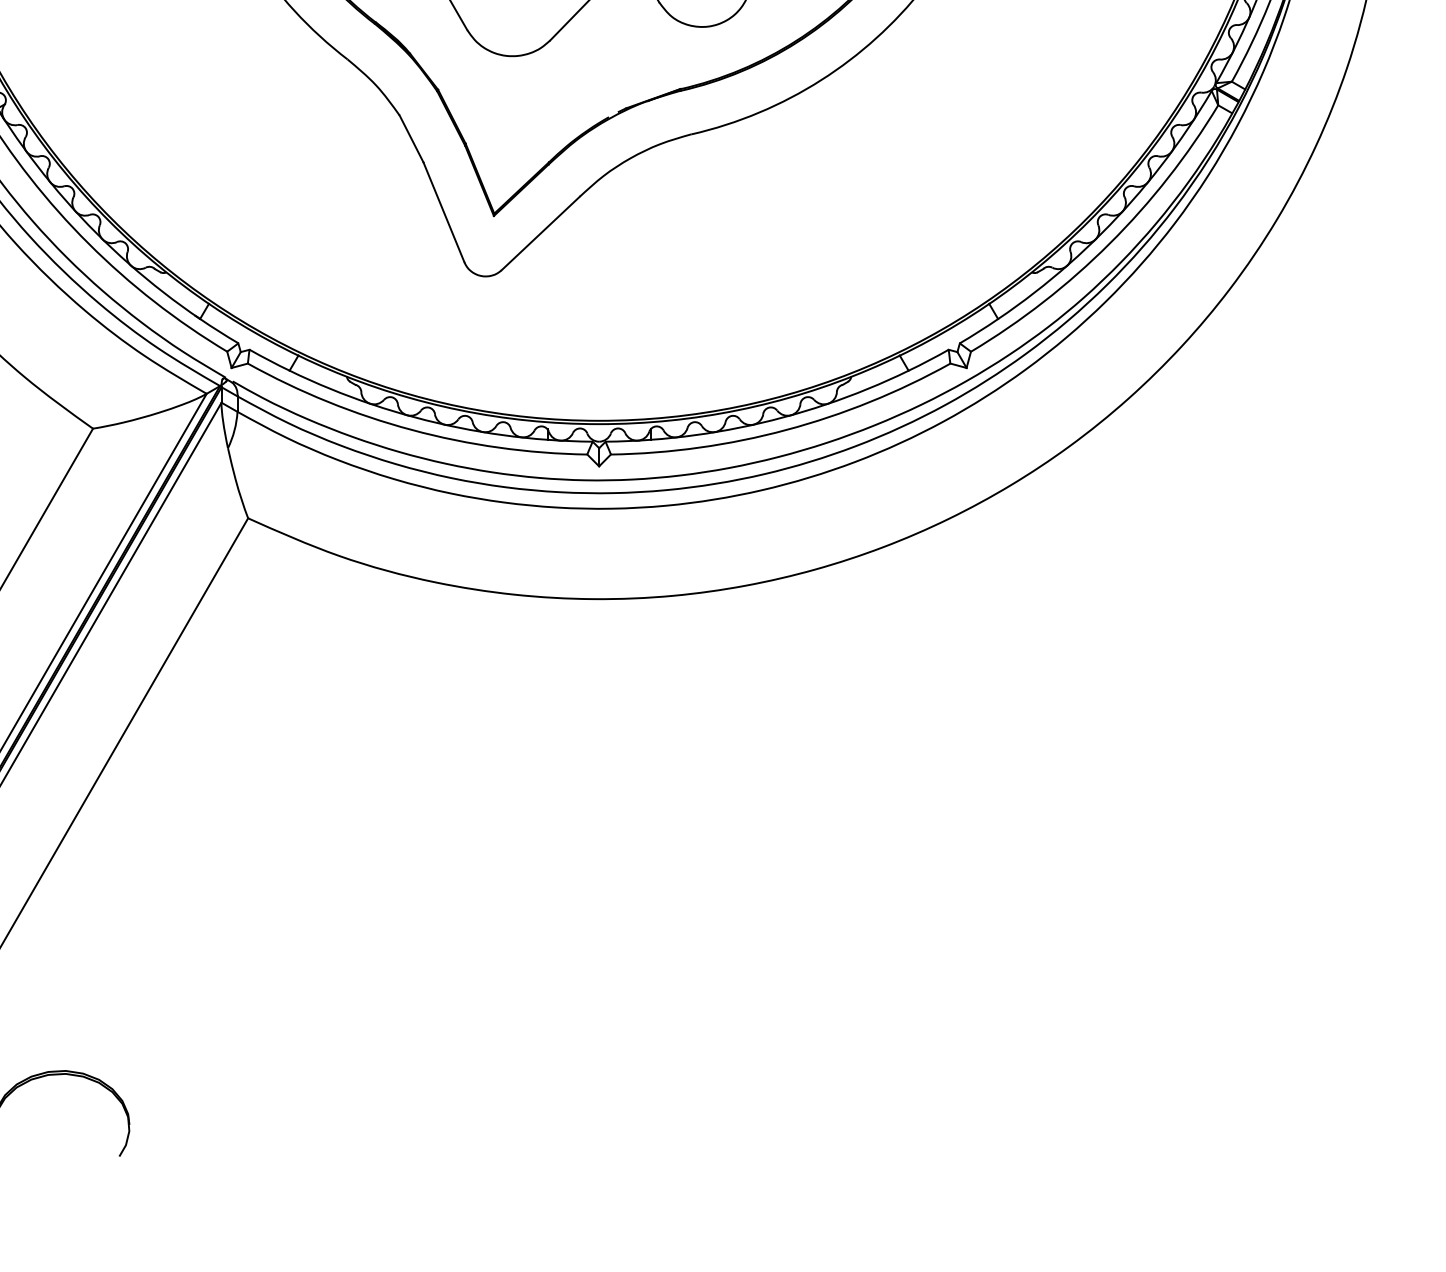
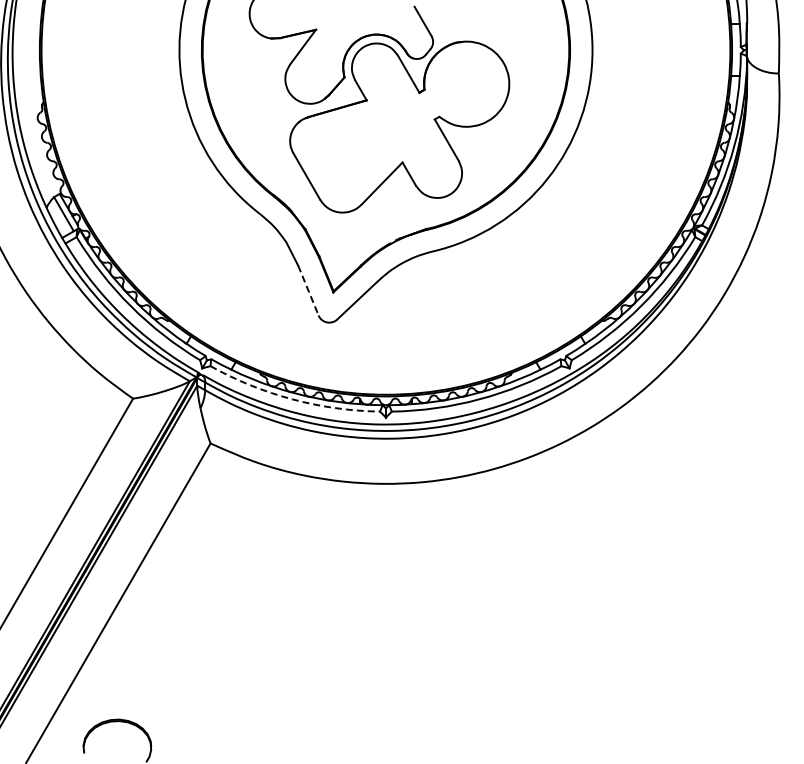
line: (444, 212) -> (308, 290), solid -> dashed
arc: (412, 430) -> (292, 399), solid -> dashed

